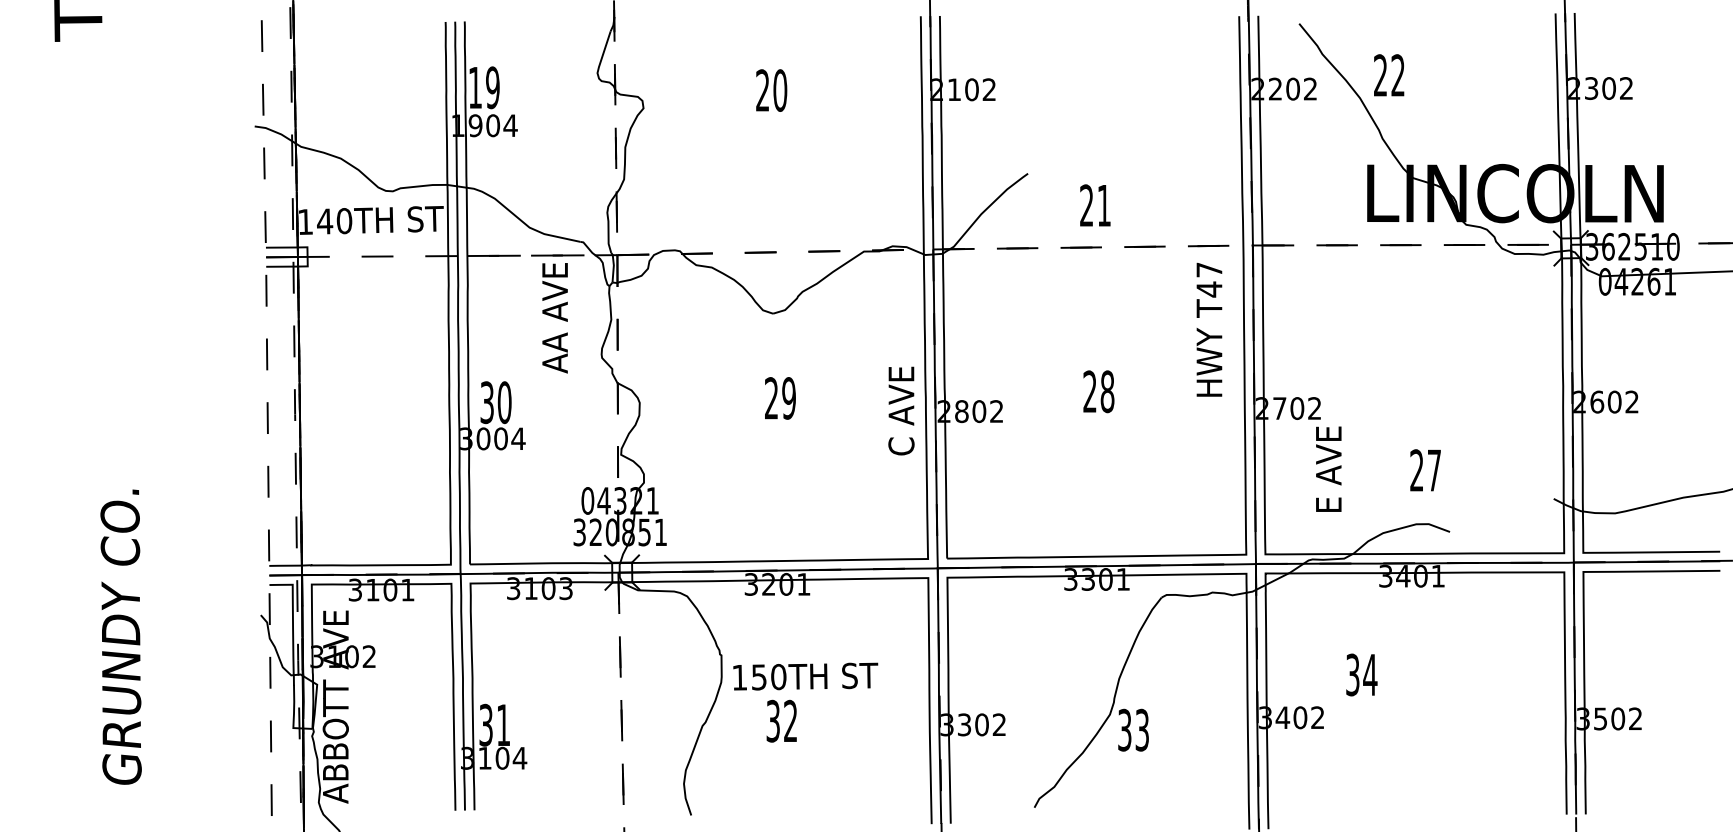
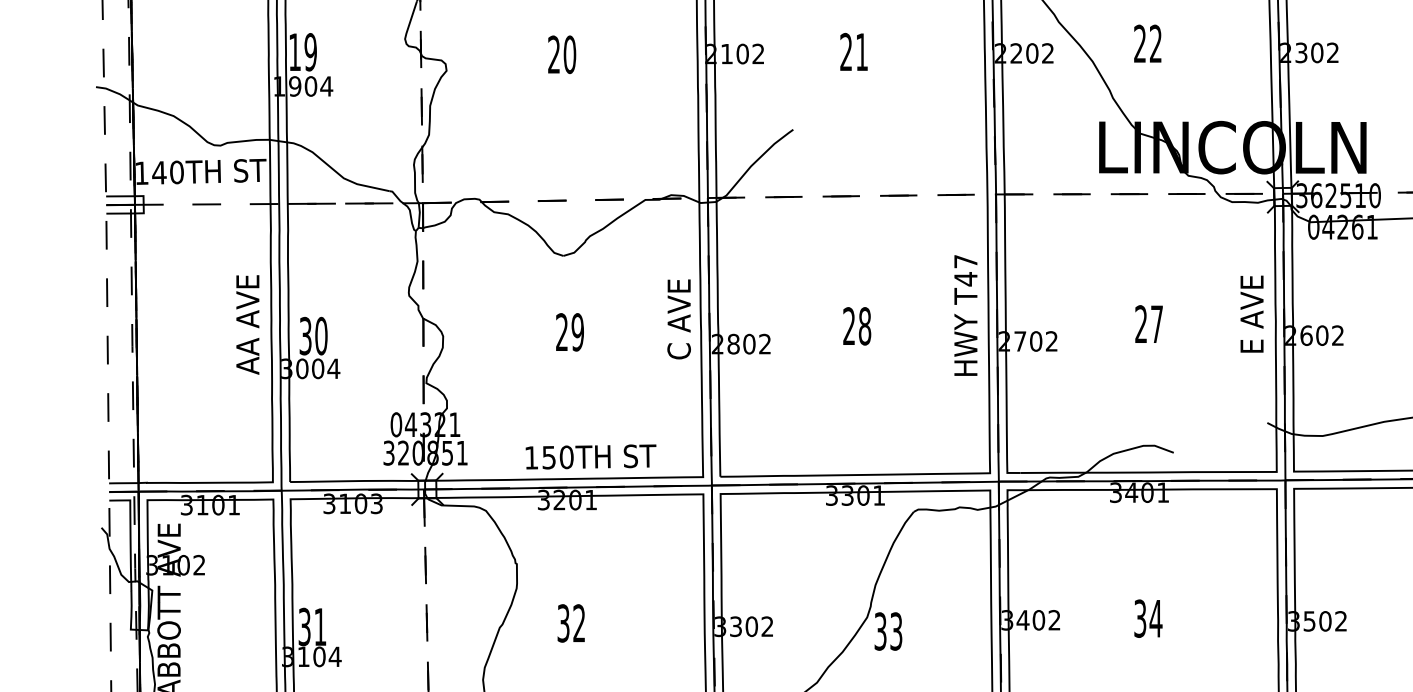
text: (1389, 75) -> (1148, 43), moved
text: (1095, 205) -> (854, 51), moved
text: (554, 318) -> (247, 325), moved
text: (1209, 329) -> (965, 315), moved
text: (901, 410) -> (679, 318), moved
text: (1328, 468) -> (1251, 313), moved
text: (1425, 470) -> (1148, 324), moved
text: (1361, 674) -> (1148, 618), moved
text: (805, 676) -> (590, 456), moved

